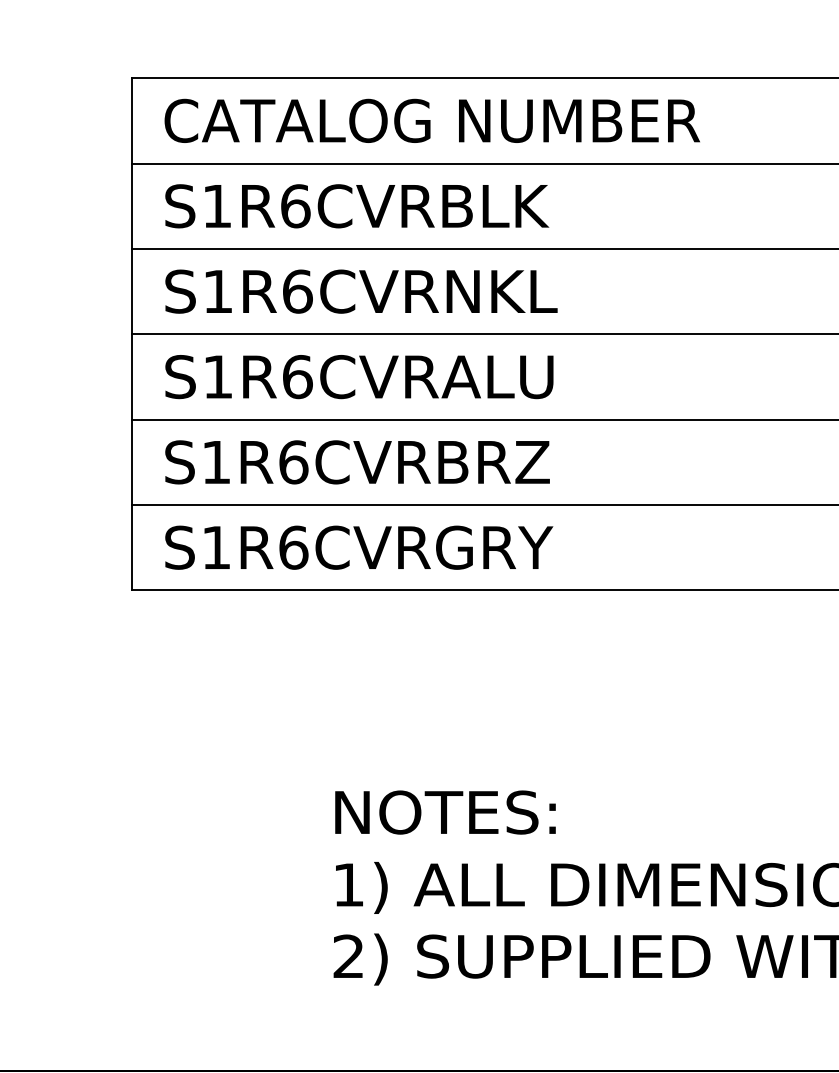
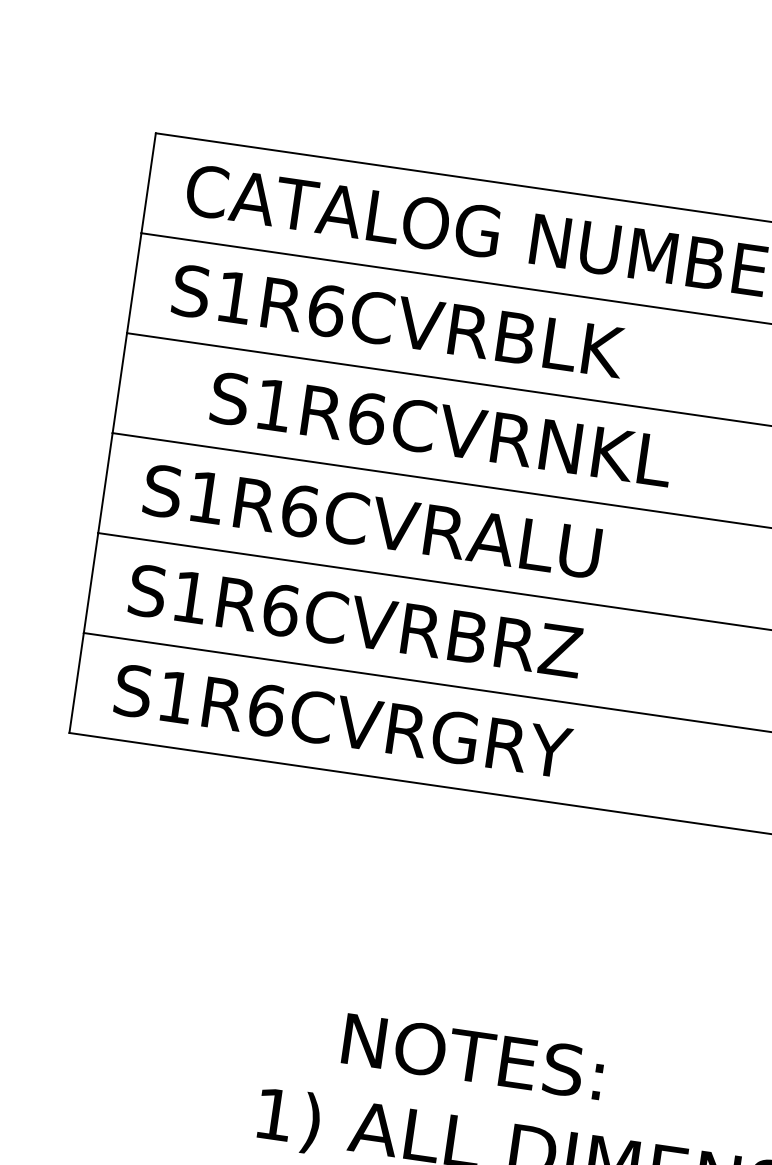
text: (361, 291) -> (441, 429), moved
text: (445, 812) -> (473, 1056), moved

